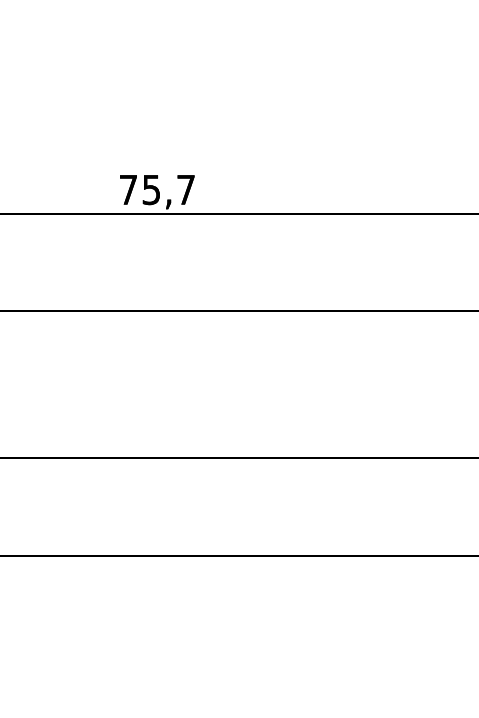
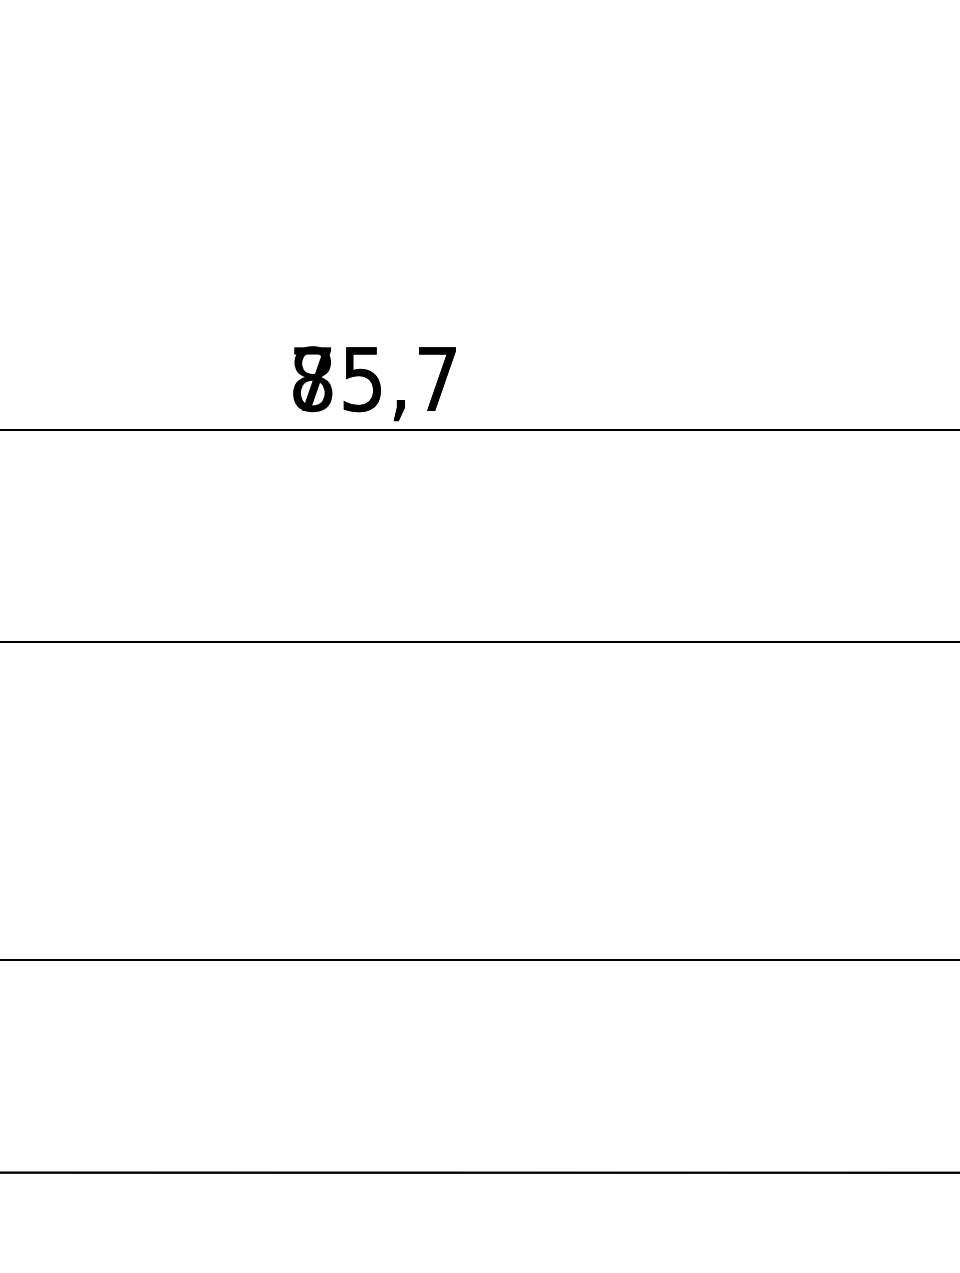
text: (128, 189) -> (312, 378), 75,7 -> 85,7

